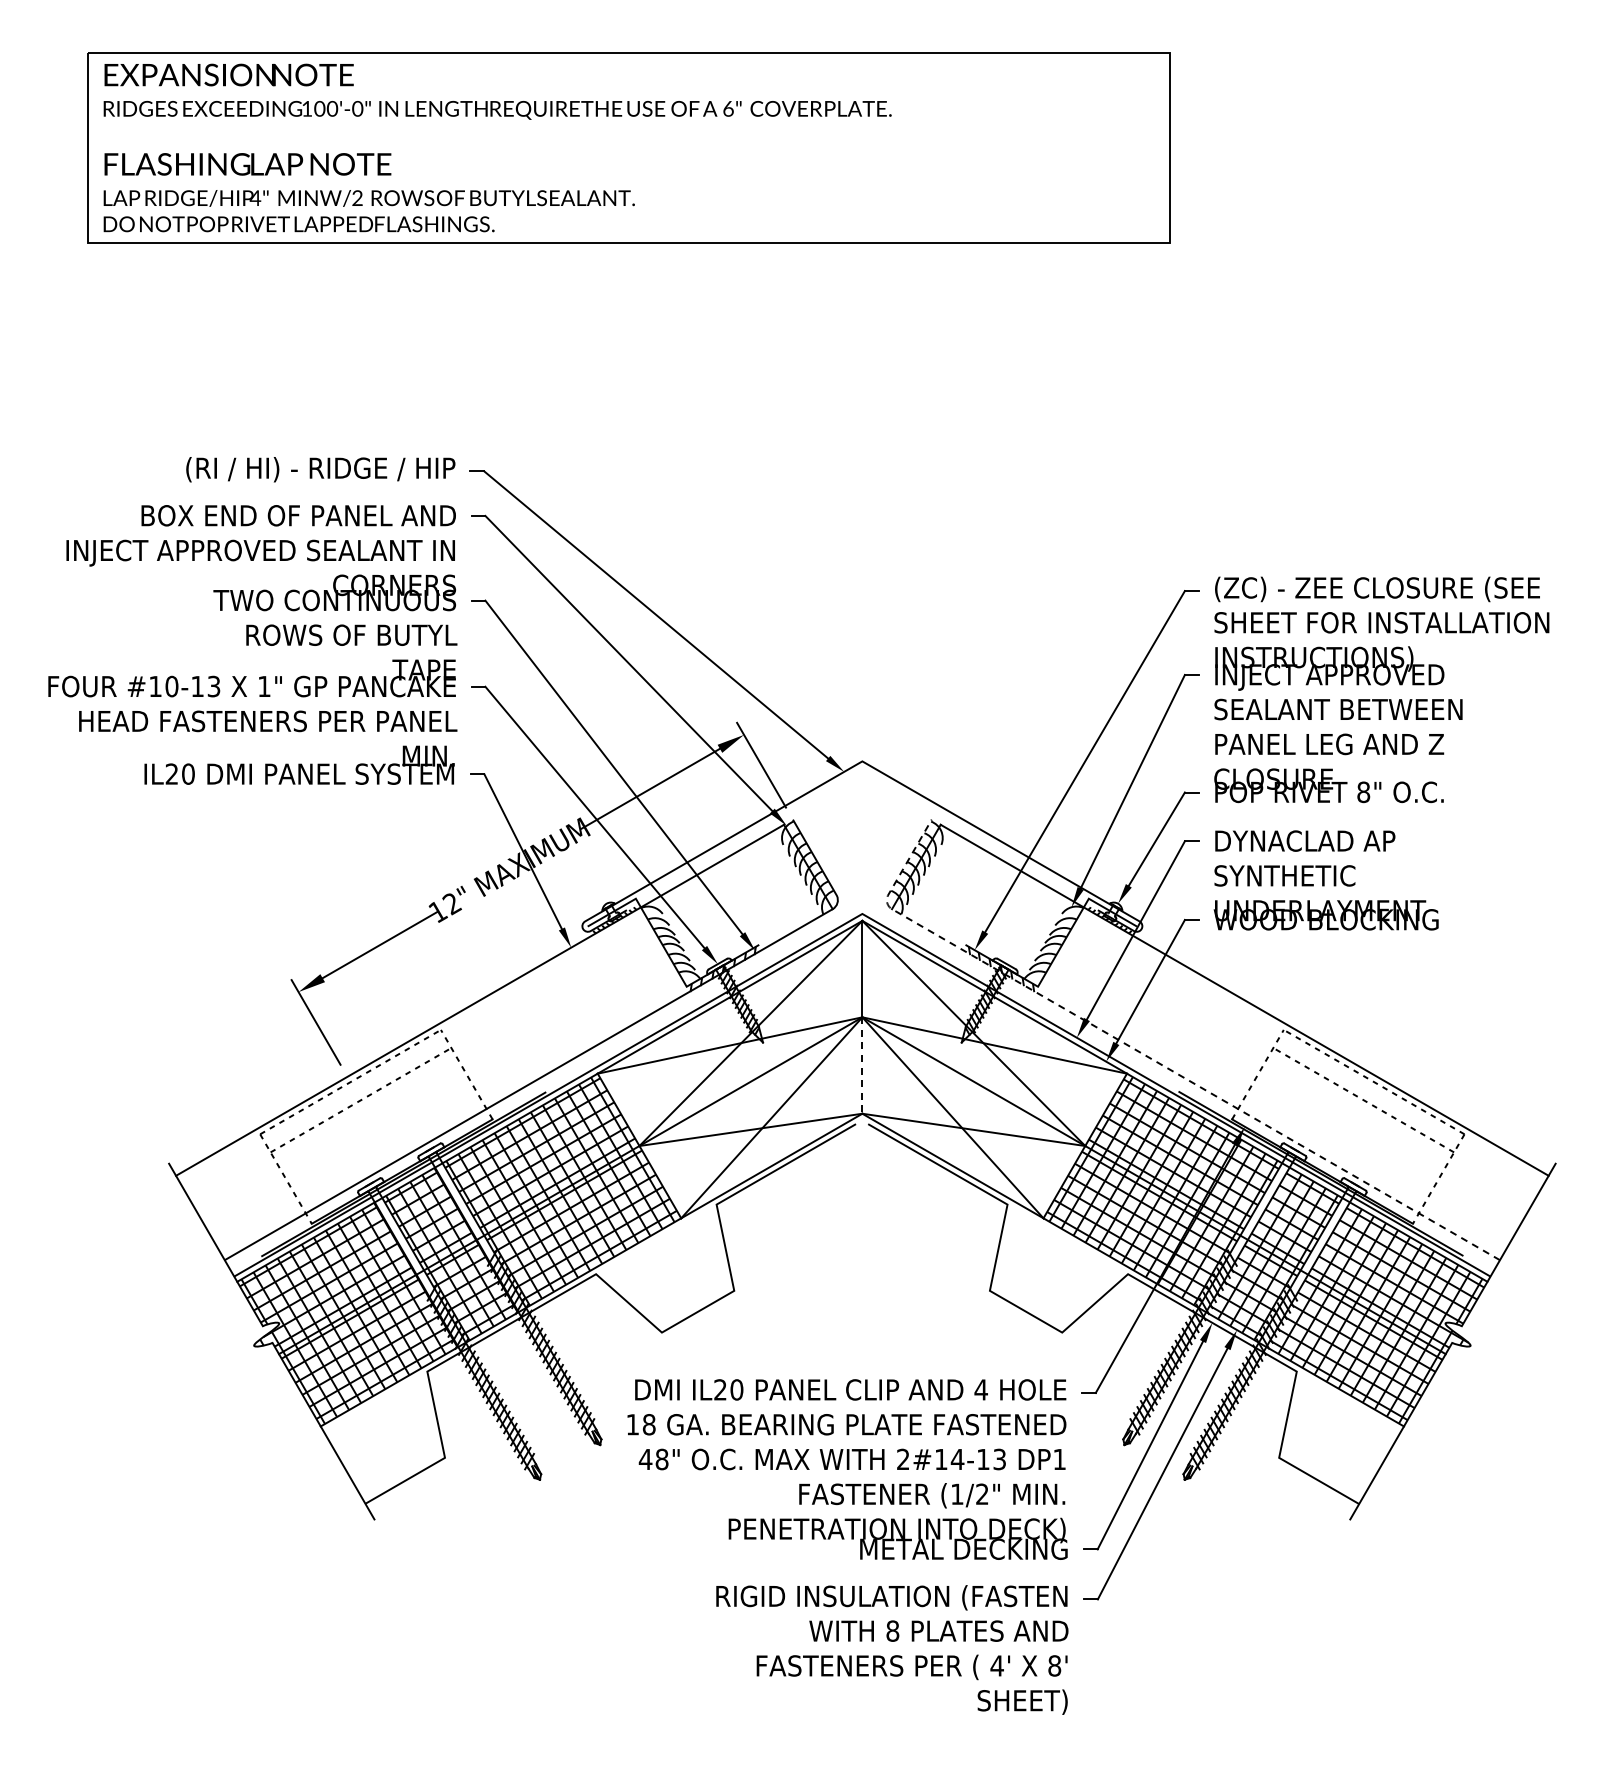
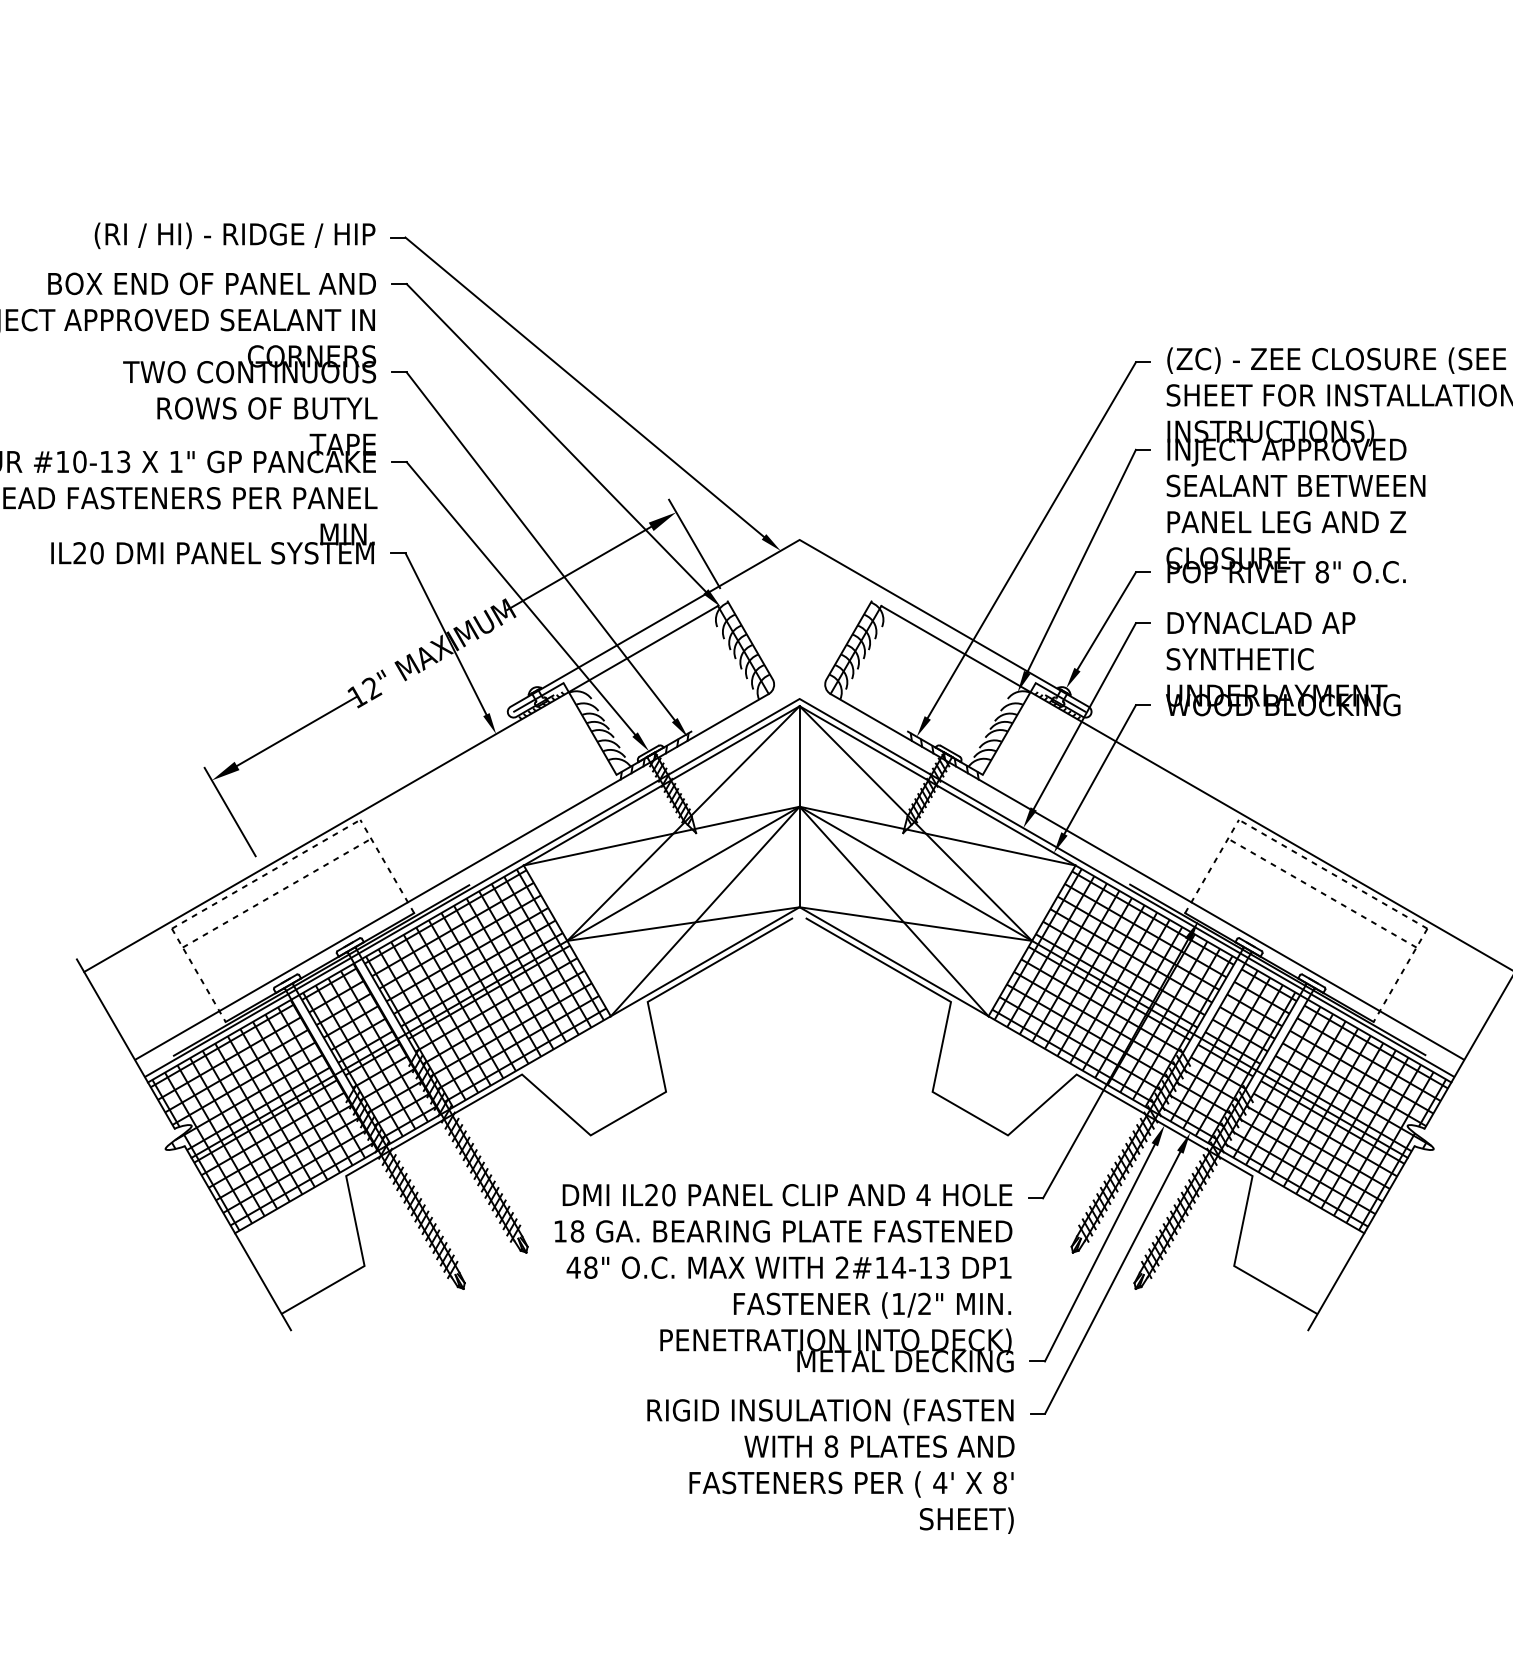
line: (1148, 1057) -> (1097, 848), dashed -> solid
line: (862, 1066) -> (799, 858), dashed -> solid

